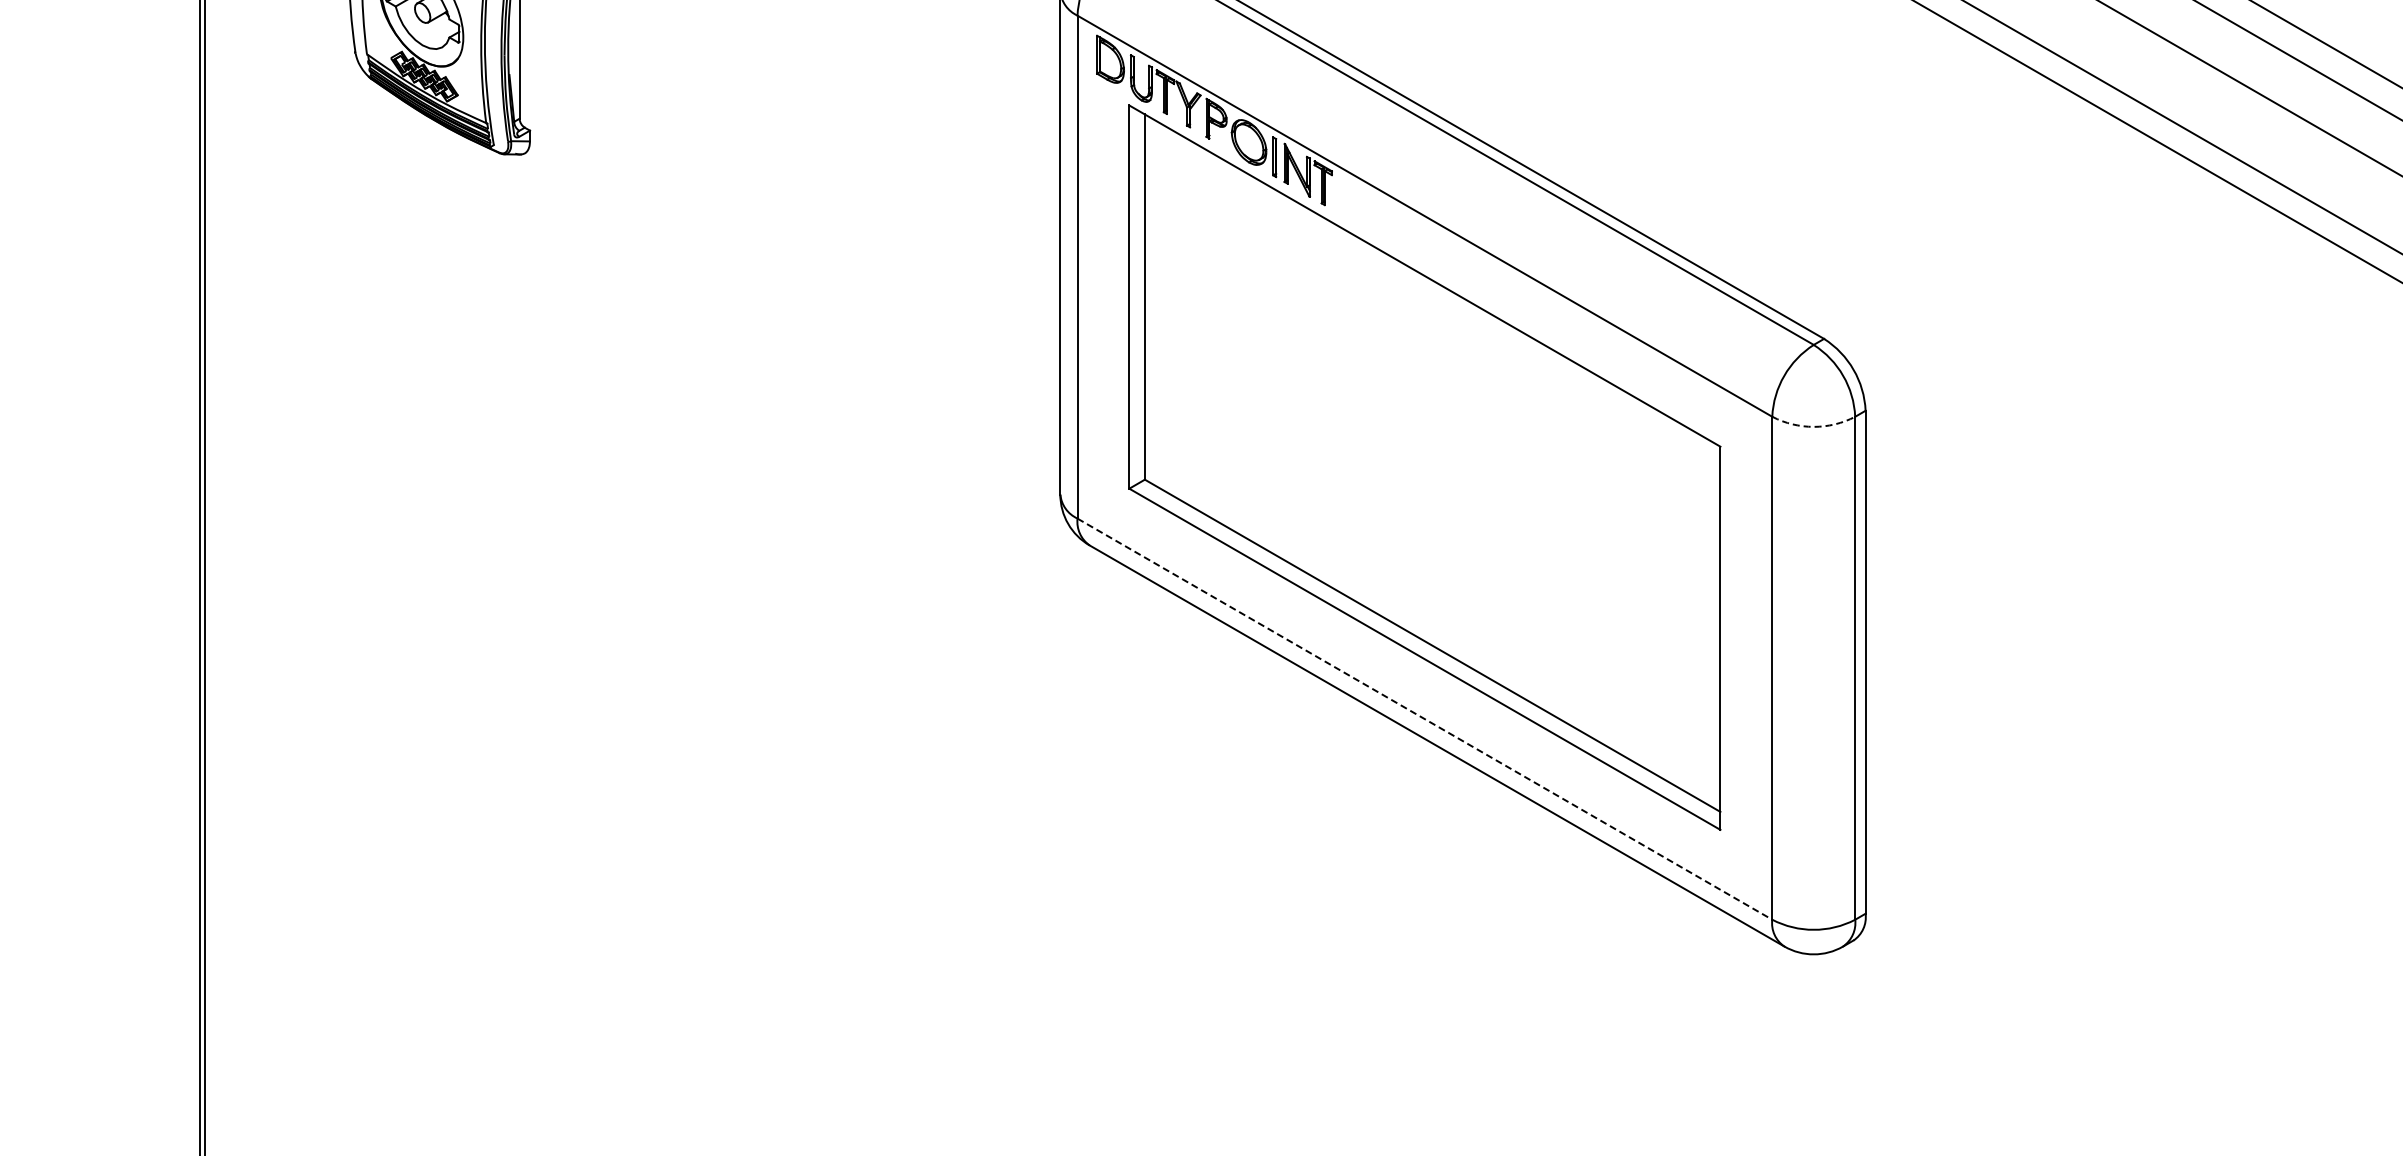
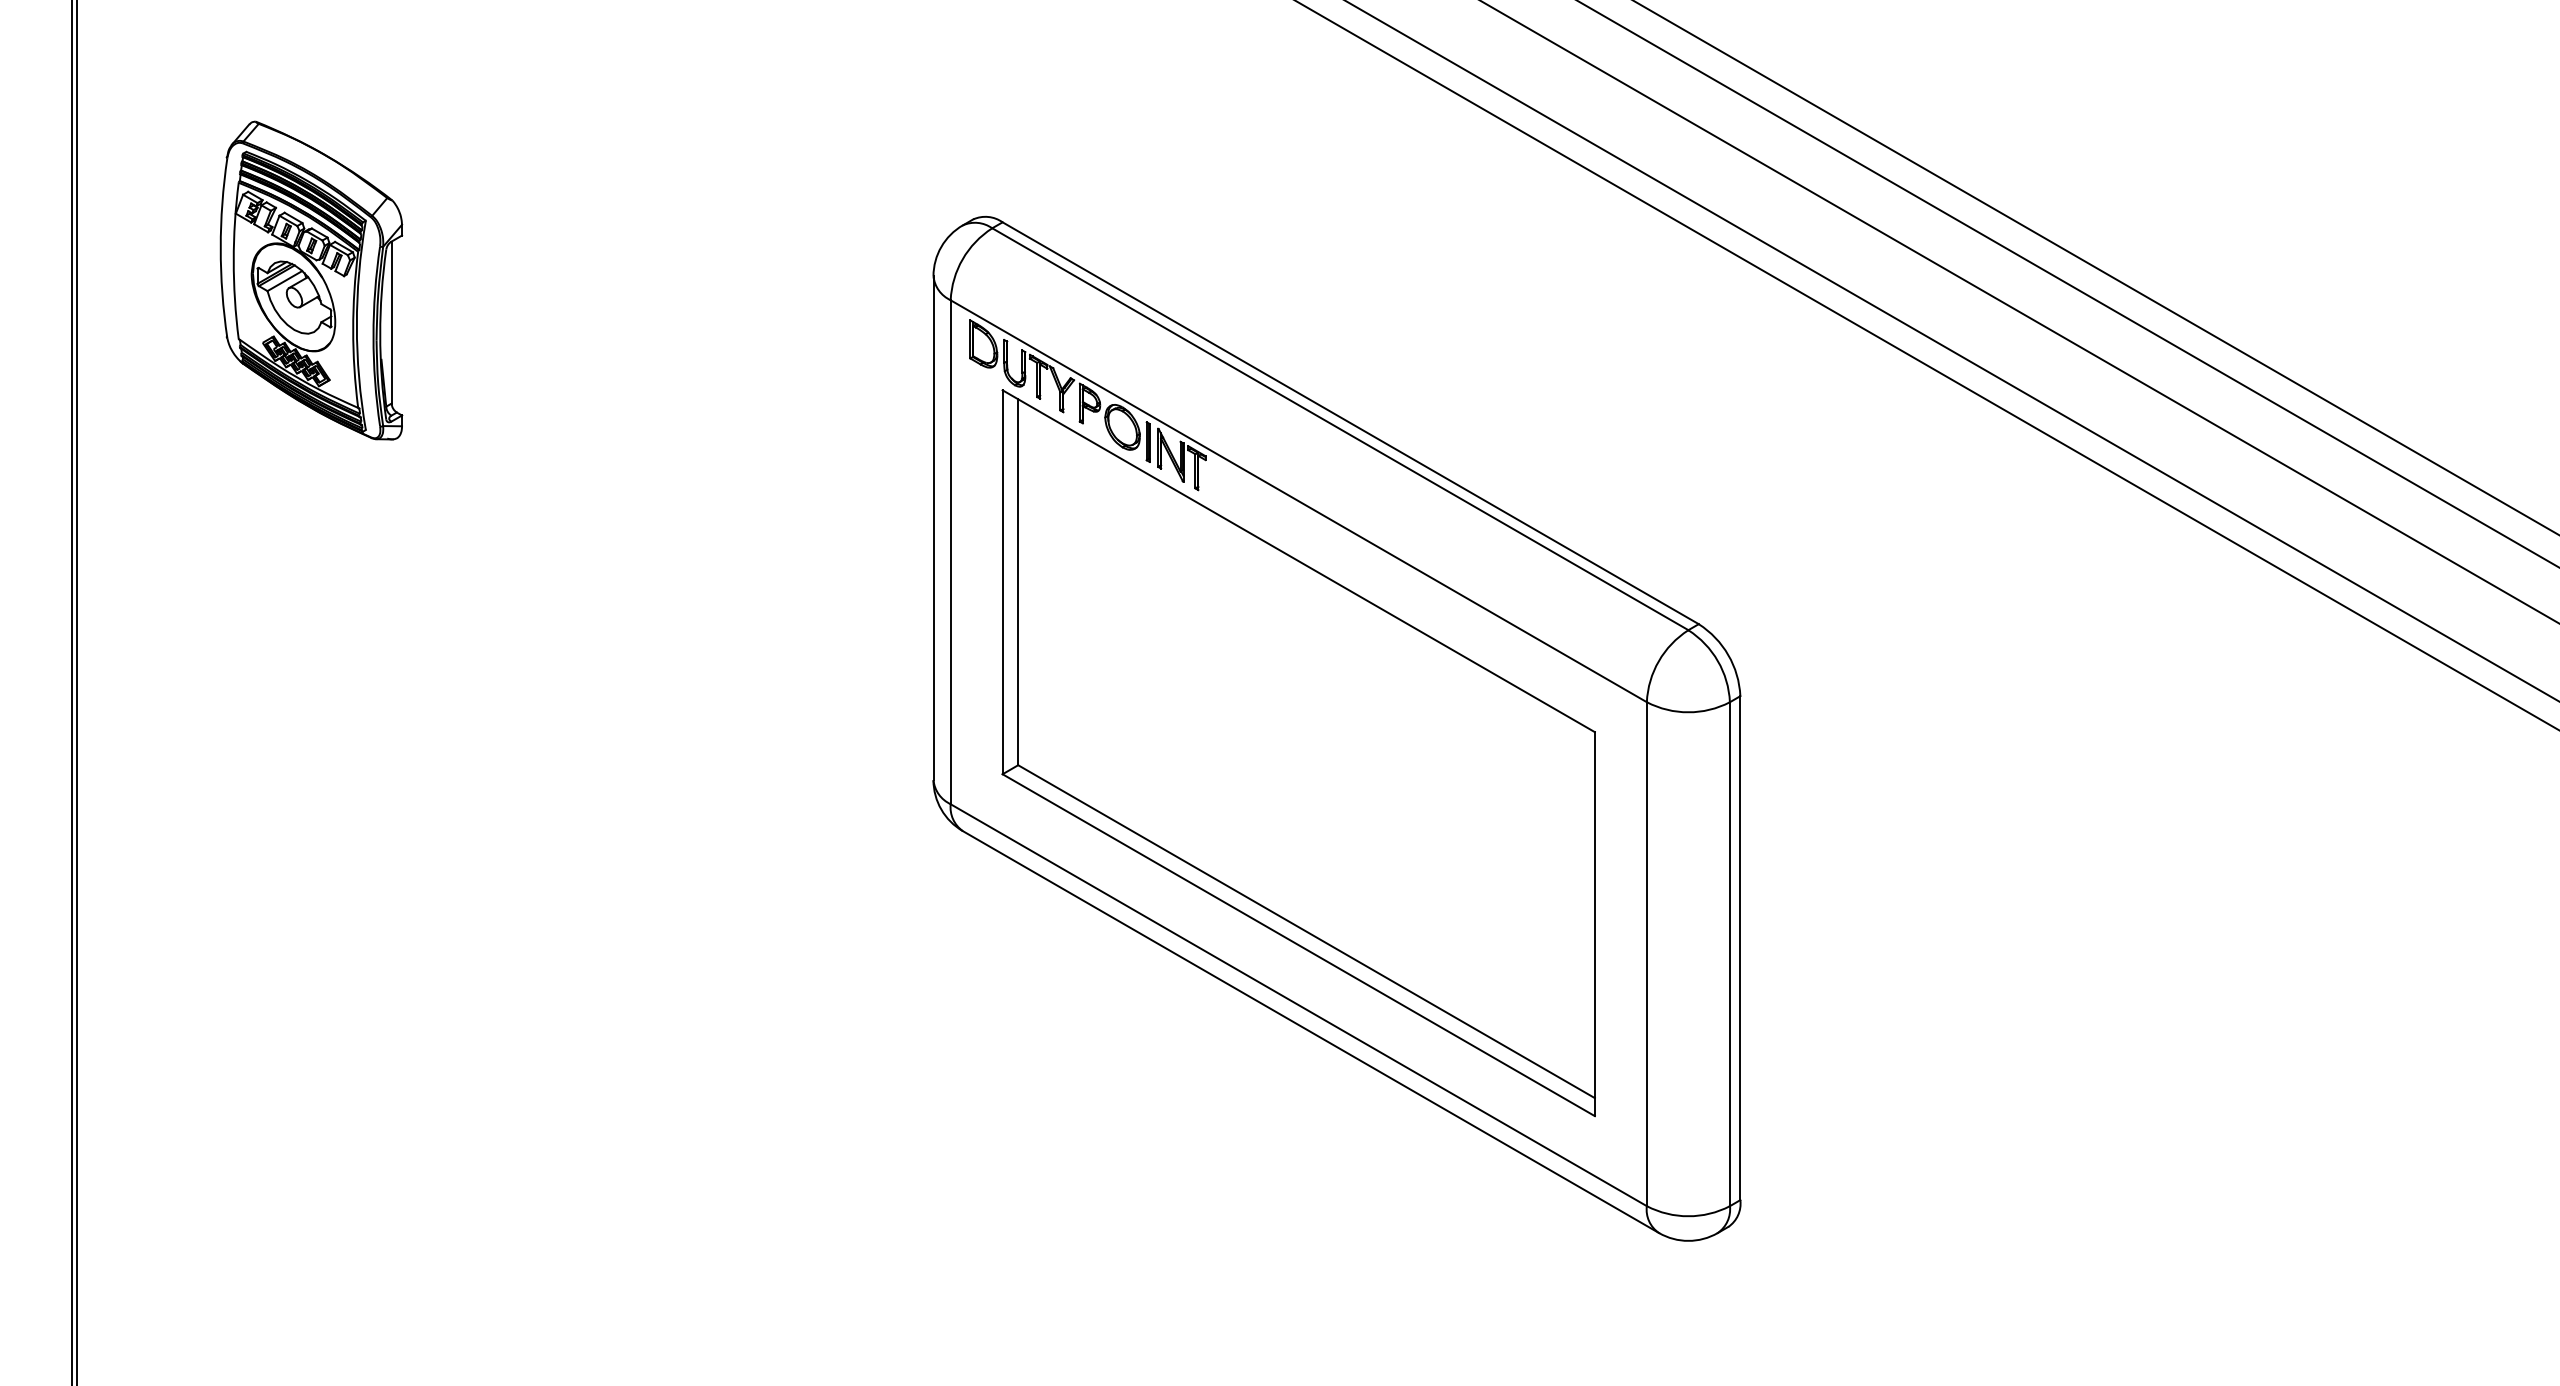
arc: (1813, 427) -> (1688, 712), dashed -> solid
line: (1424, 719) -> (1298, 1005), dashed -> solid

